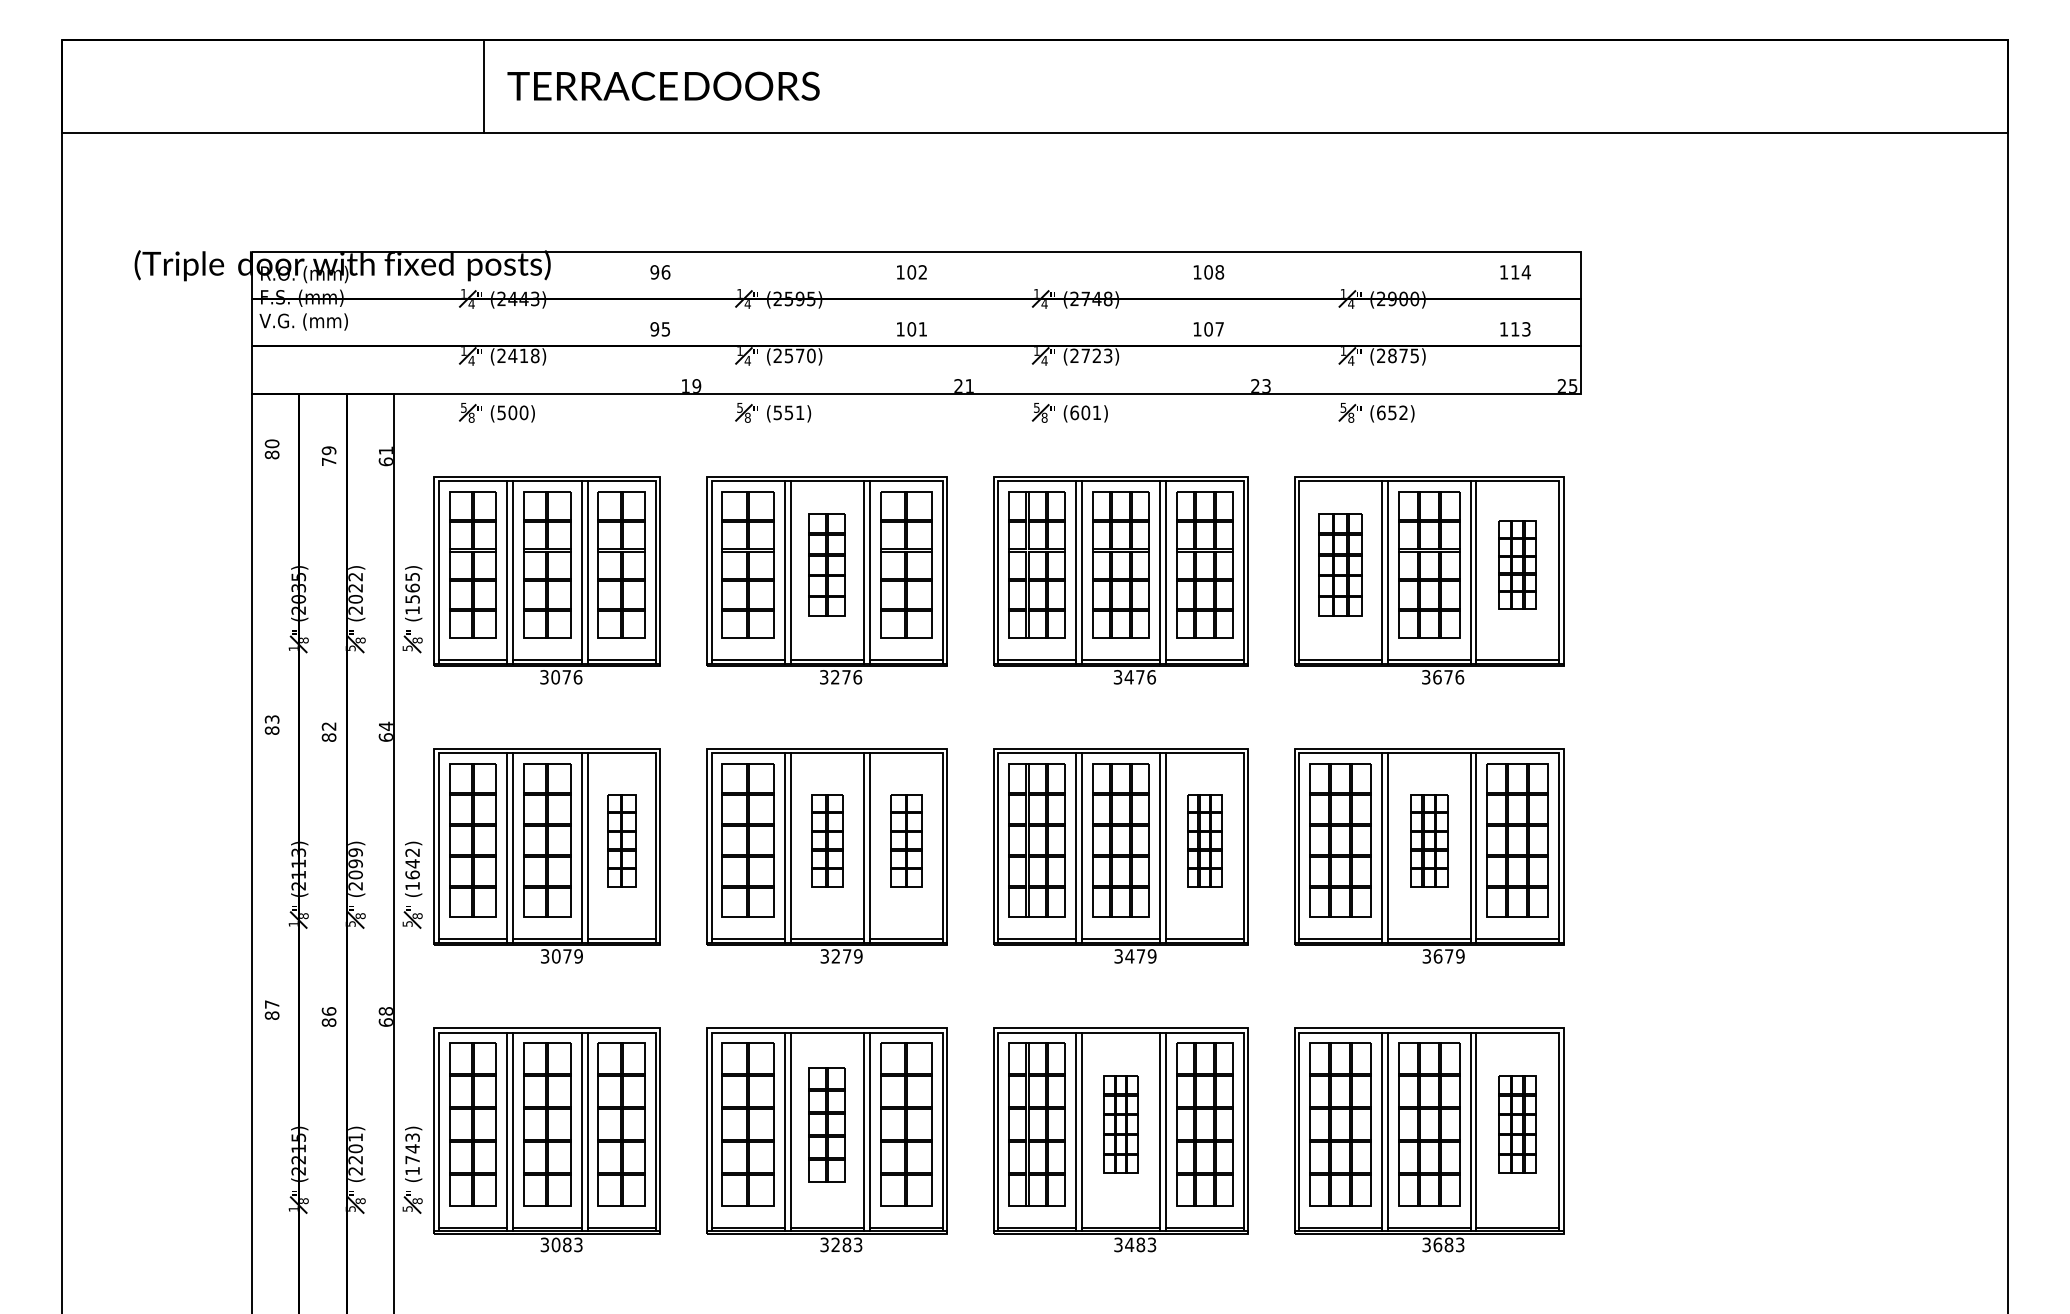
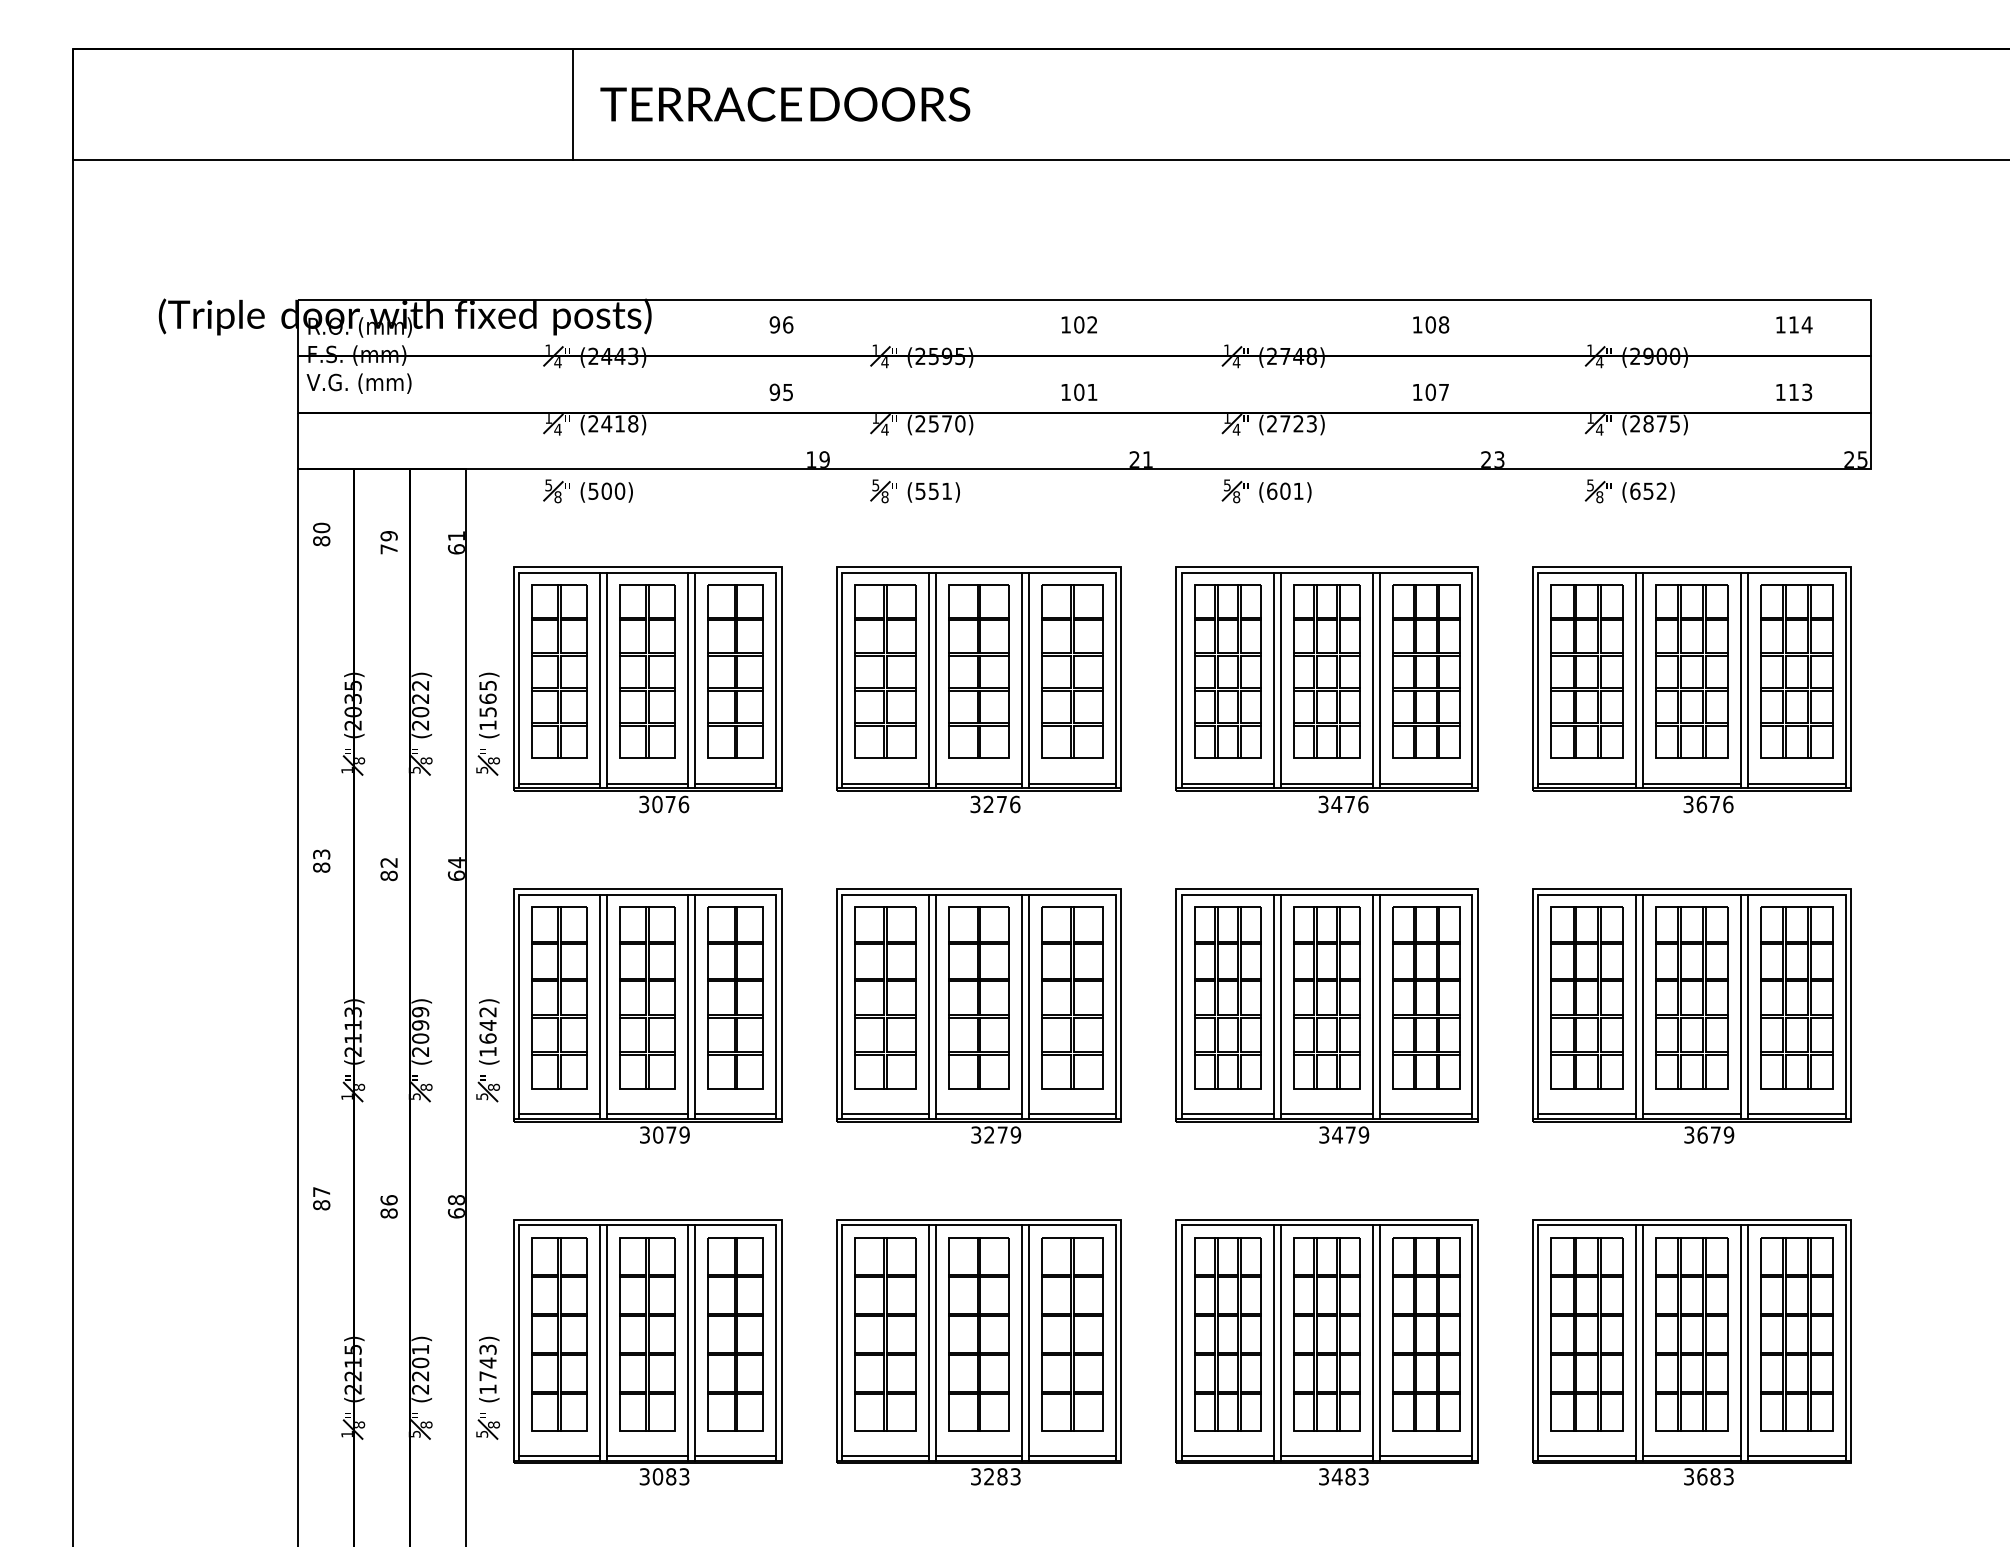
part: (826, 564) -> (978, 670), size x1.43
part: (1340, 564) -> (1587, 670), size x1.43
part: (1517, 564) -> (1796, 670), size x1.67
part: (621, 840) -> (735, 997), size x1.67
part: (826, 840) -> (978, 997), size x1.67
part: (906, 840) -> (1072, 997), size x1.67
part: (1204, 840) -> (1425, 997), size x1.67
part: (1429, 840) -> (1692, 997), size x1.67
part: (826, 1124) -> (978, 1334), size x1.43
part: (1120, 1124) -> (1326, 1334), size x1.67
part: (1517, 1124) -> (1796, 1334), size x1.67

